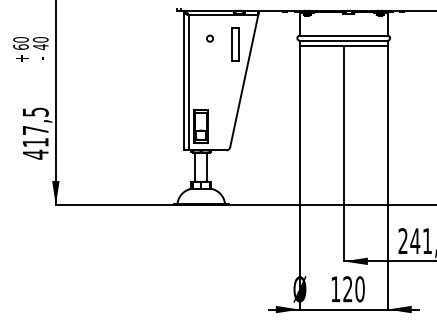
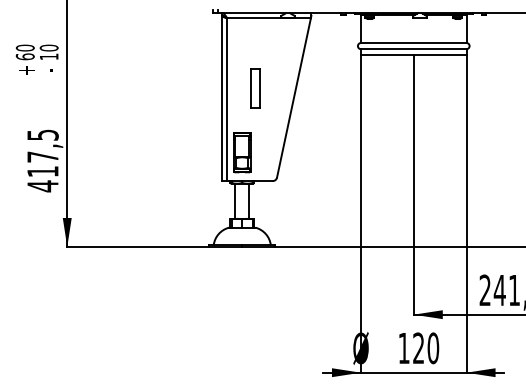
circle: (209, 38) -> (252, 46), removed
part: (235, 44) -> (255, 88), moved
text: (41, 46) -> (49, 56), 40 -> 10

